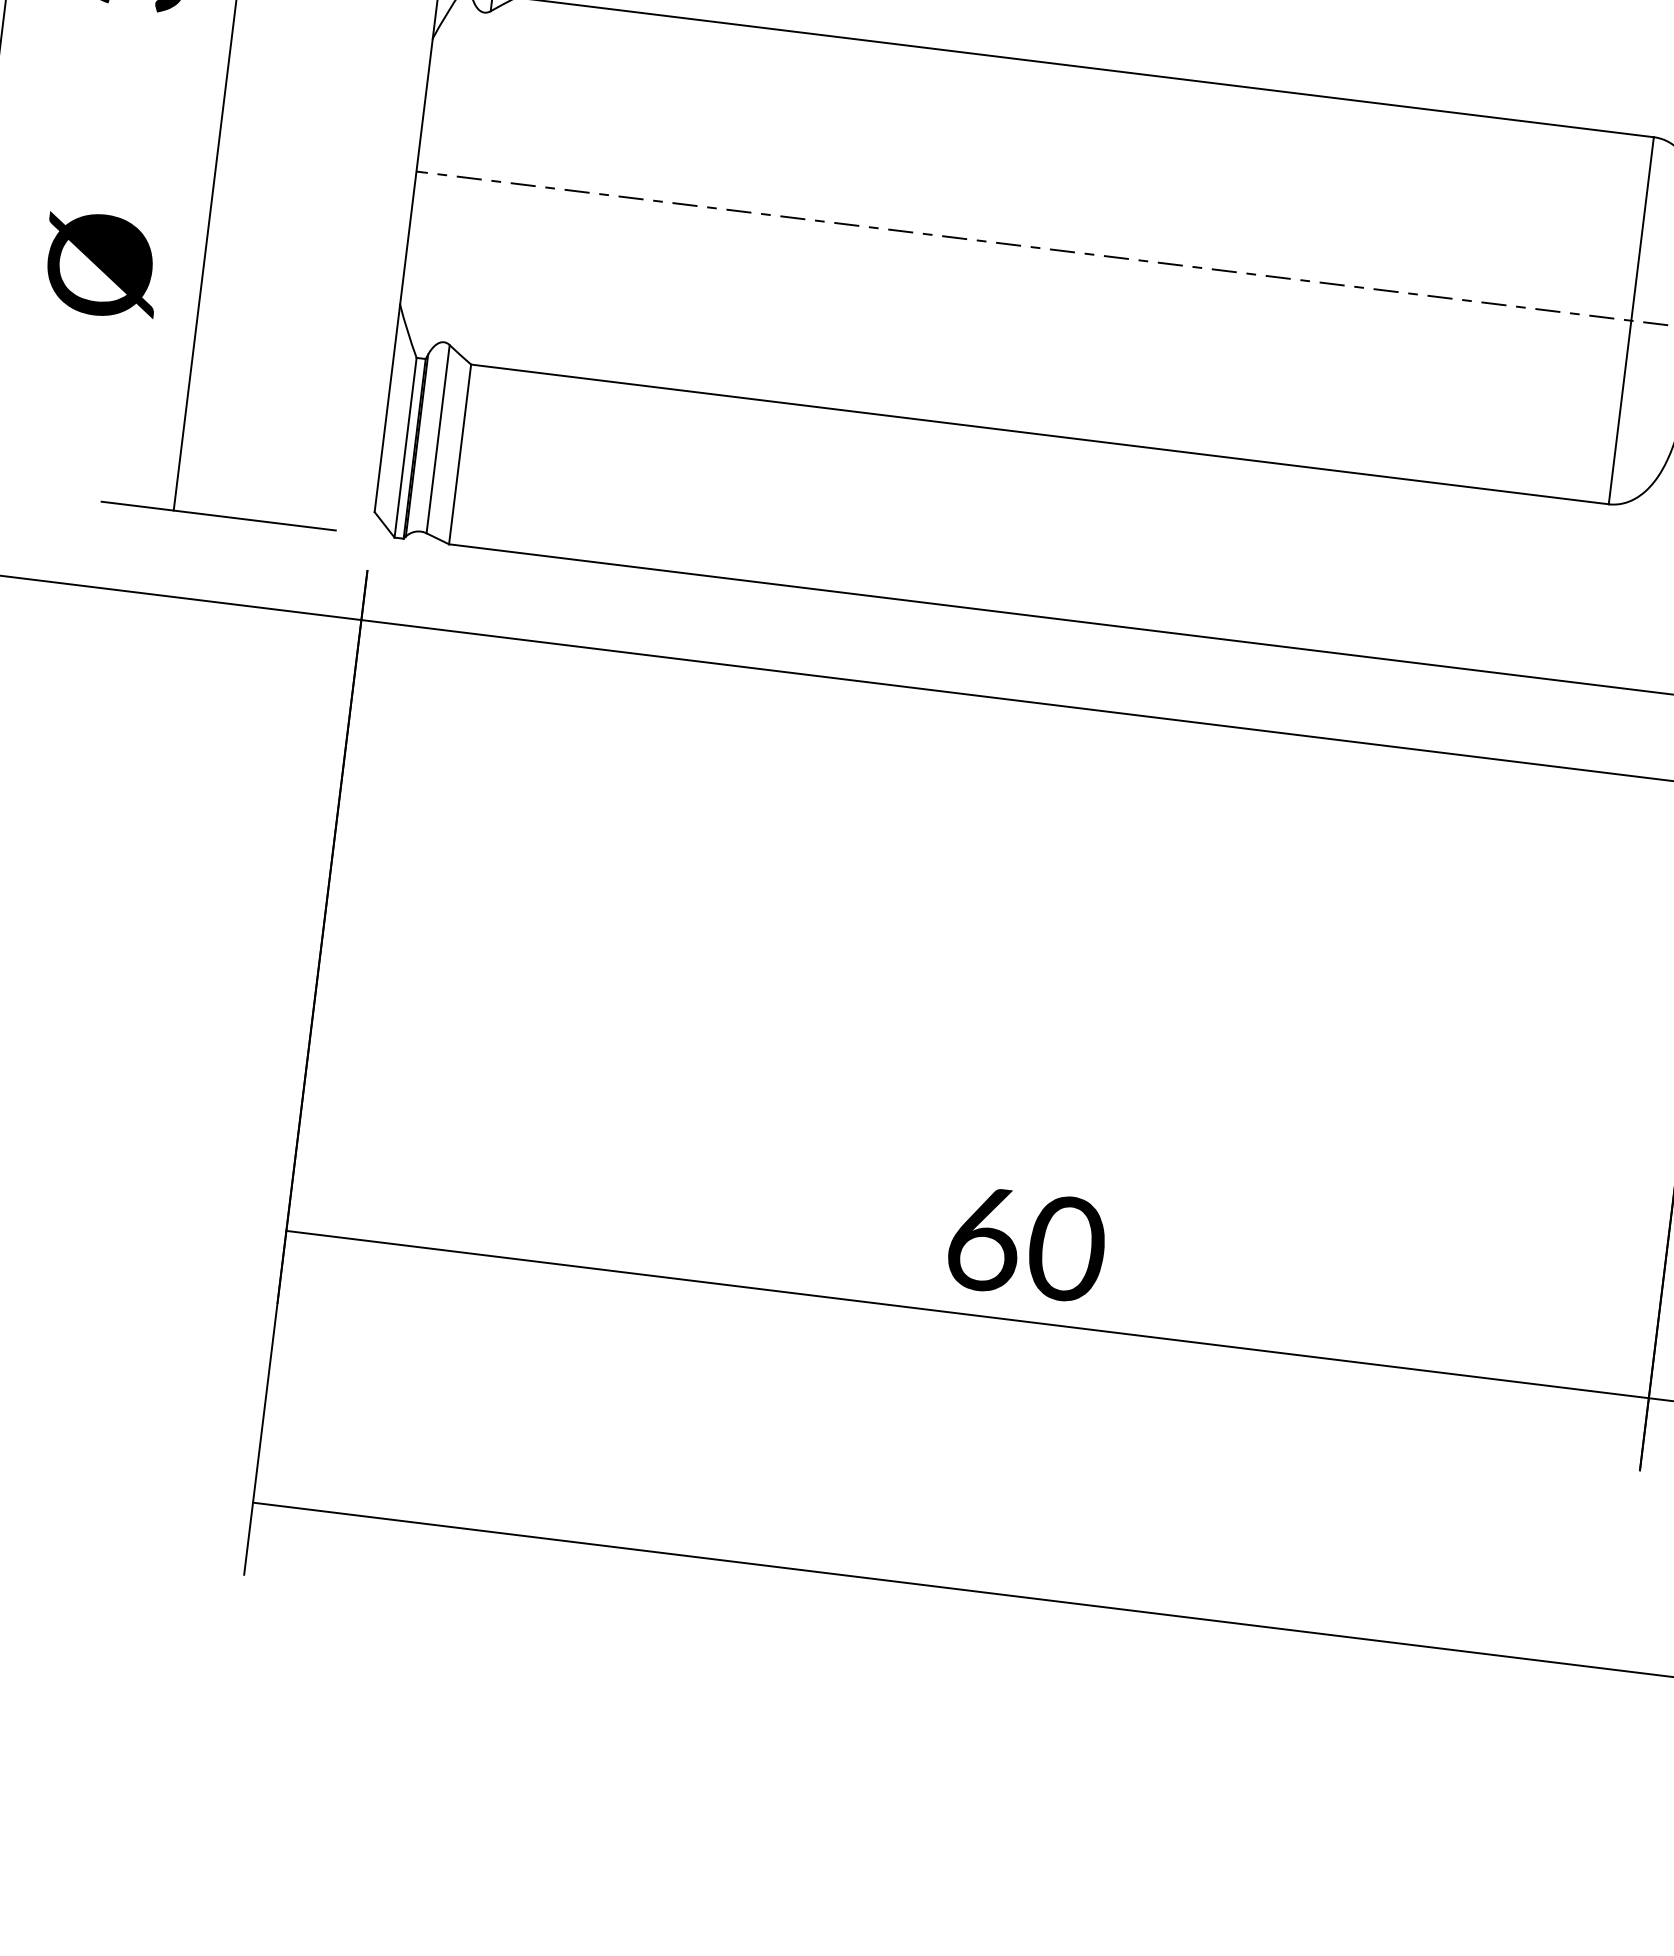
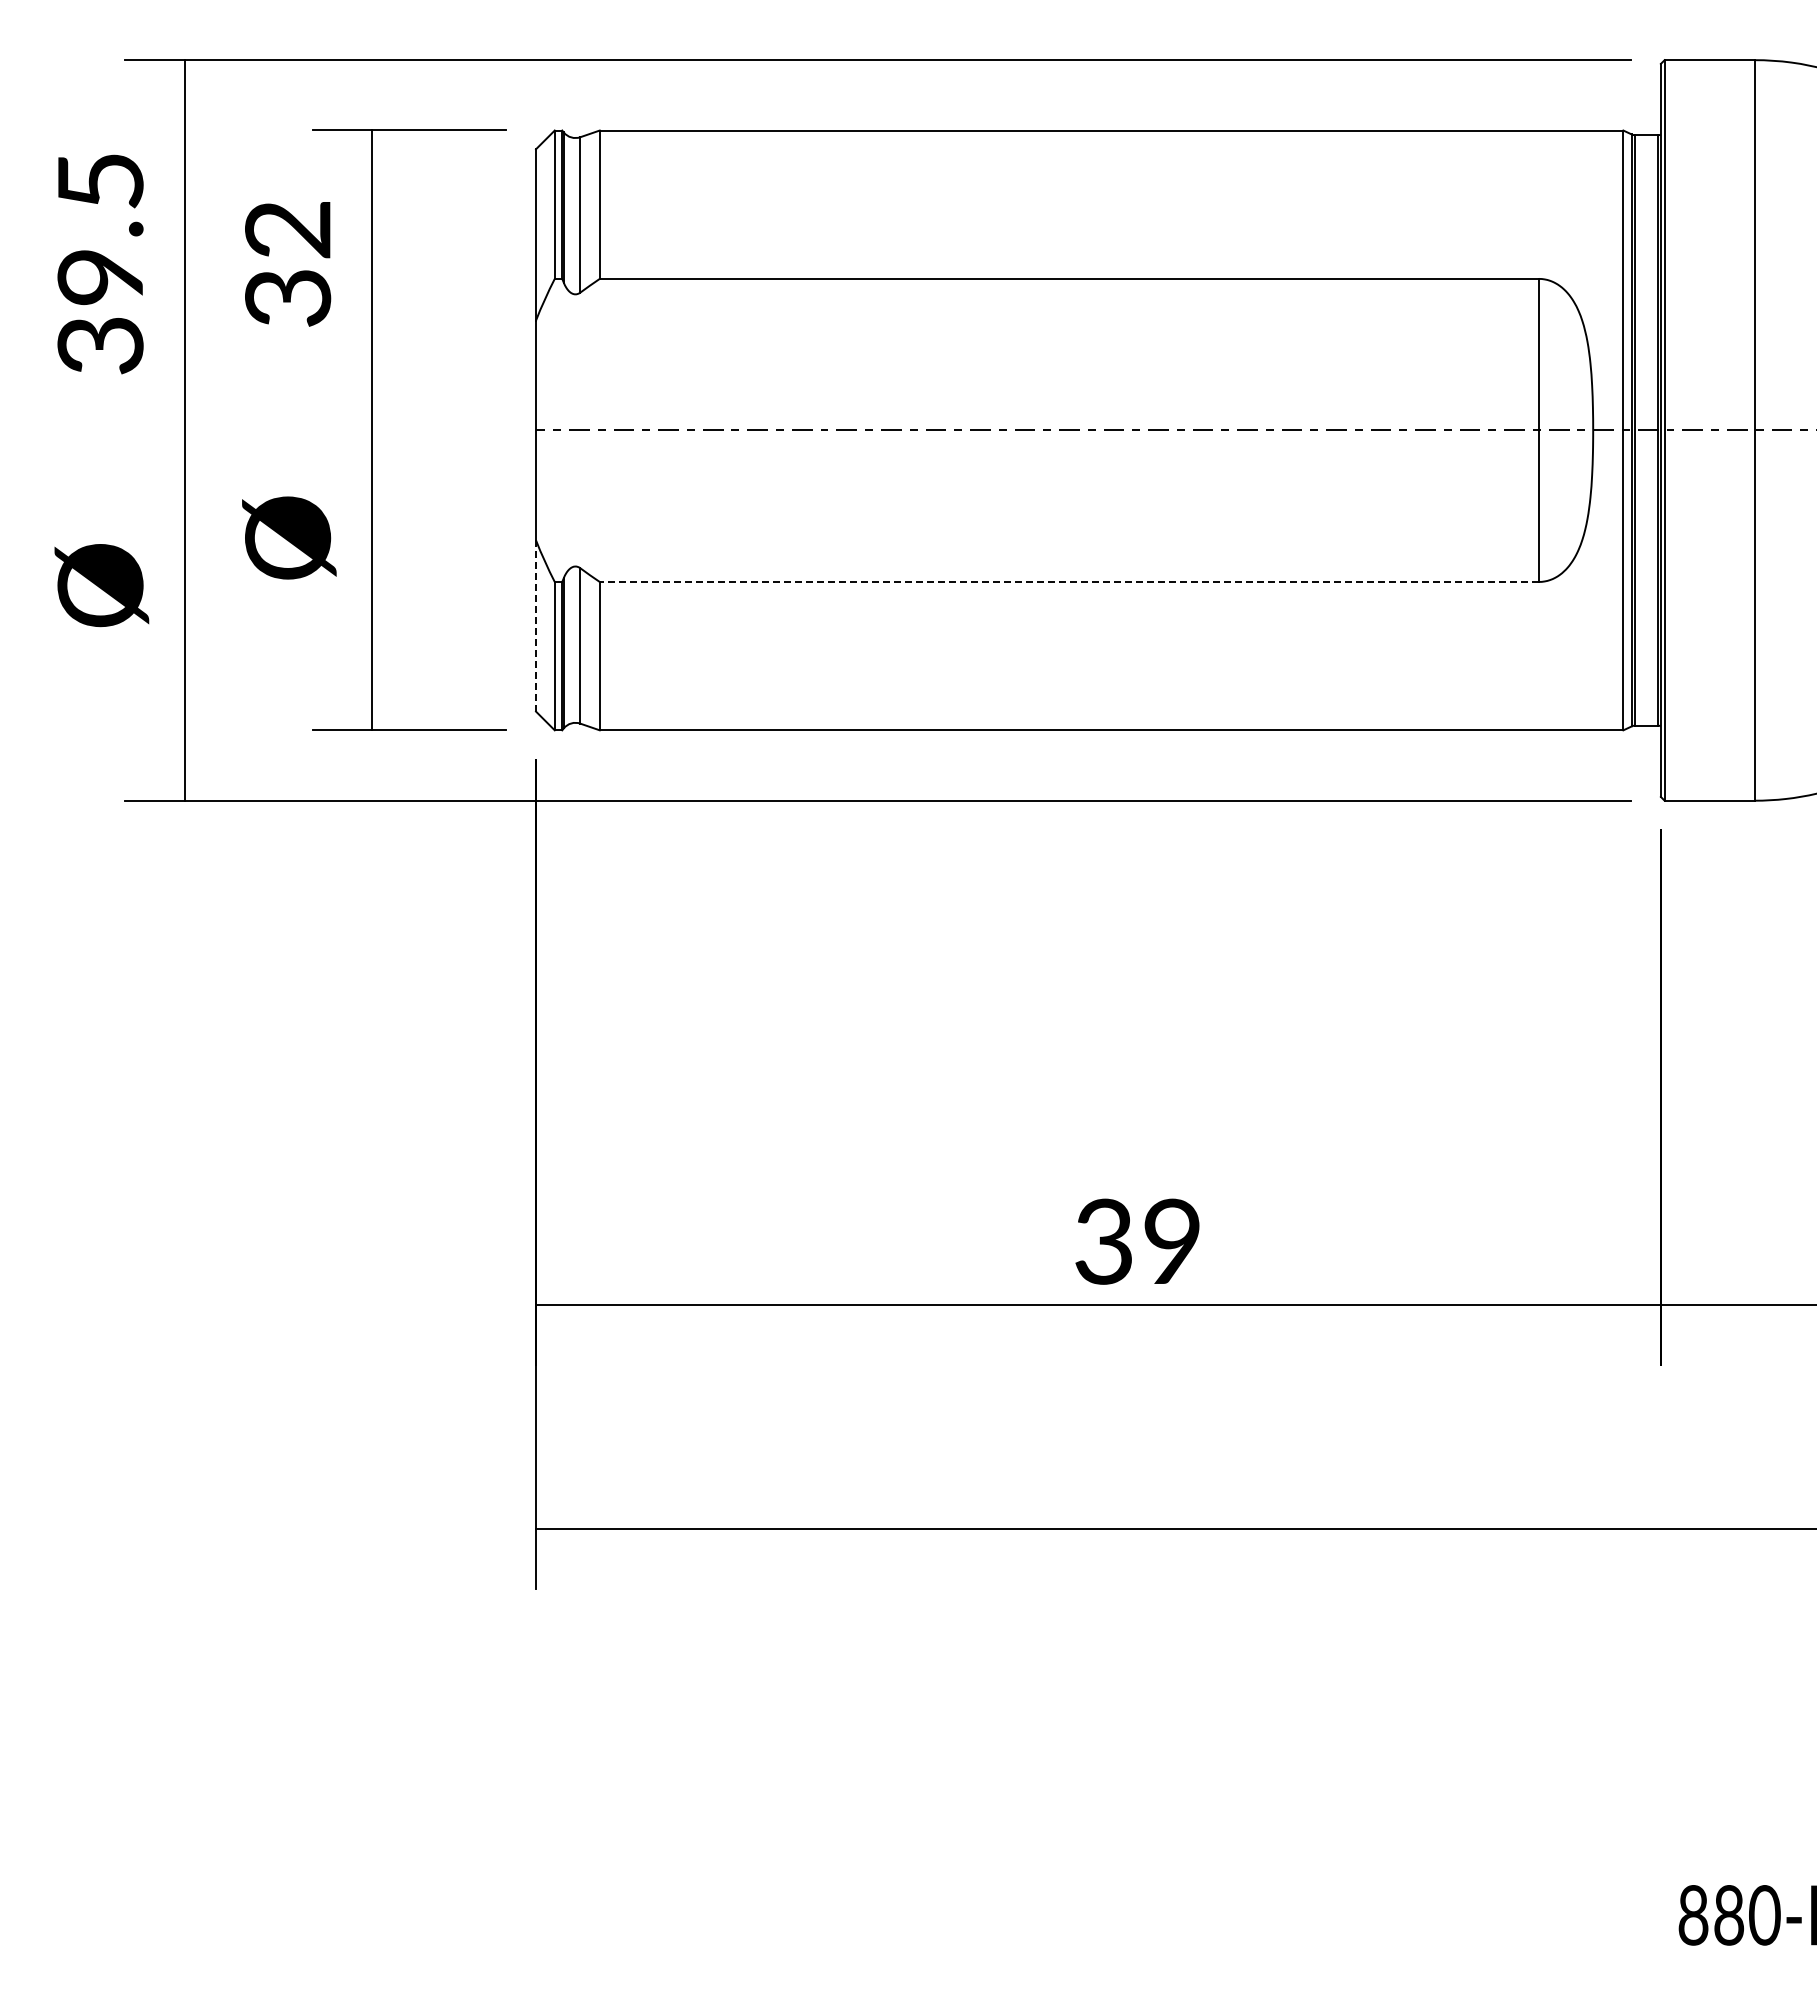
line: (388, 407) -> (536, 625), solid -> dashed
line: (1040, 433) -> (1069, 581), solid -> dashed
text: (1026, 1243) -> (1139, 1241), 60 -> 39

